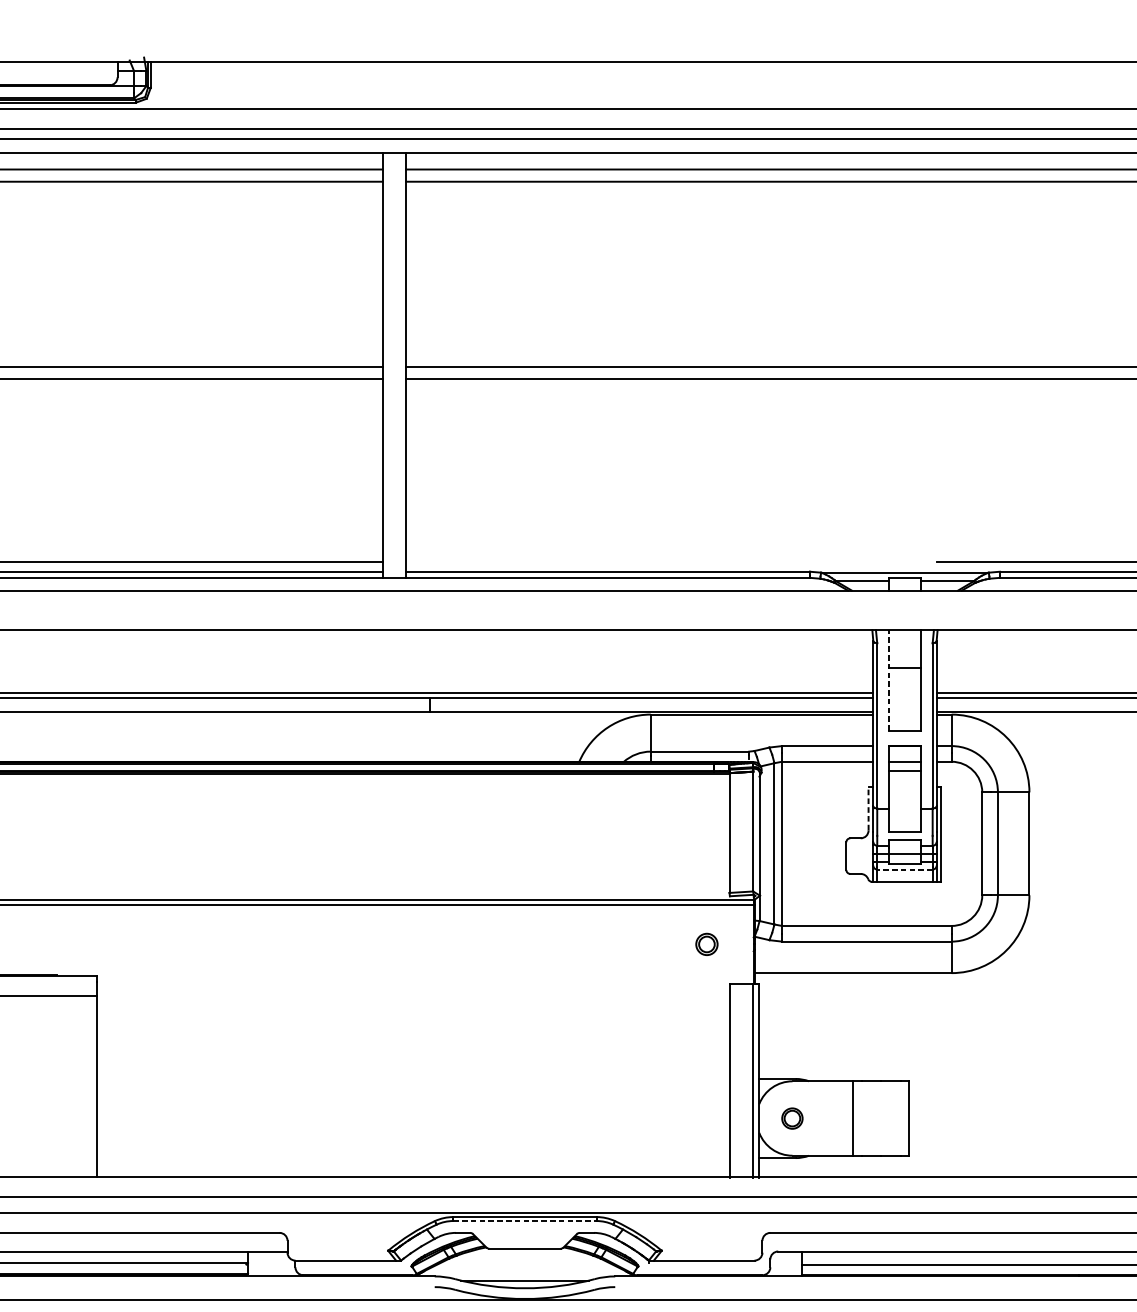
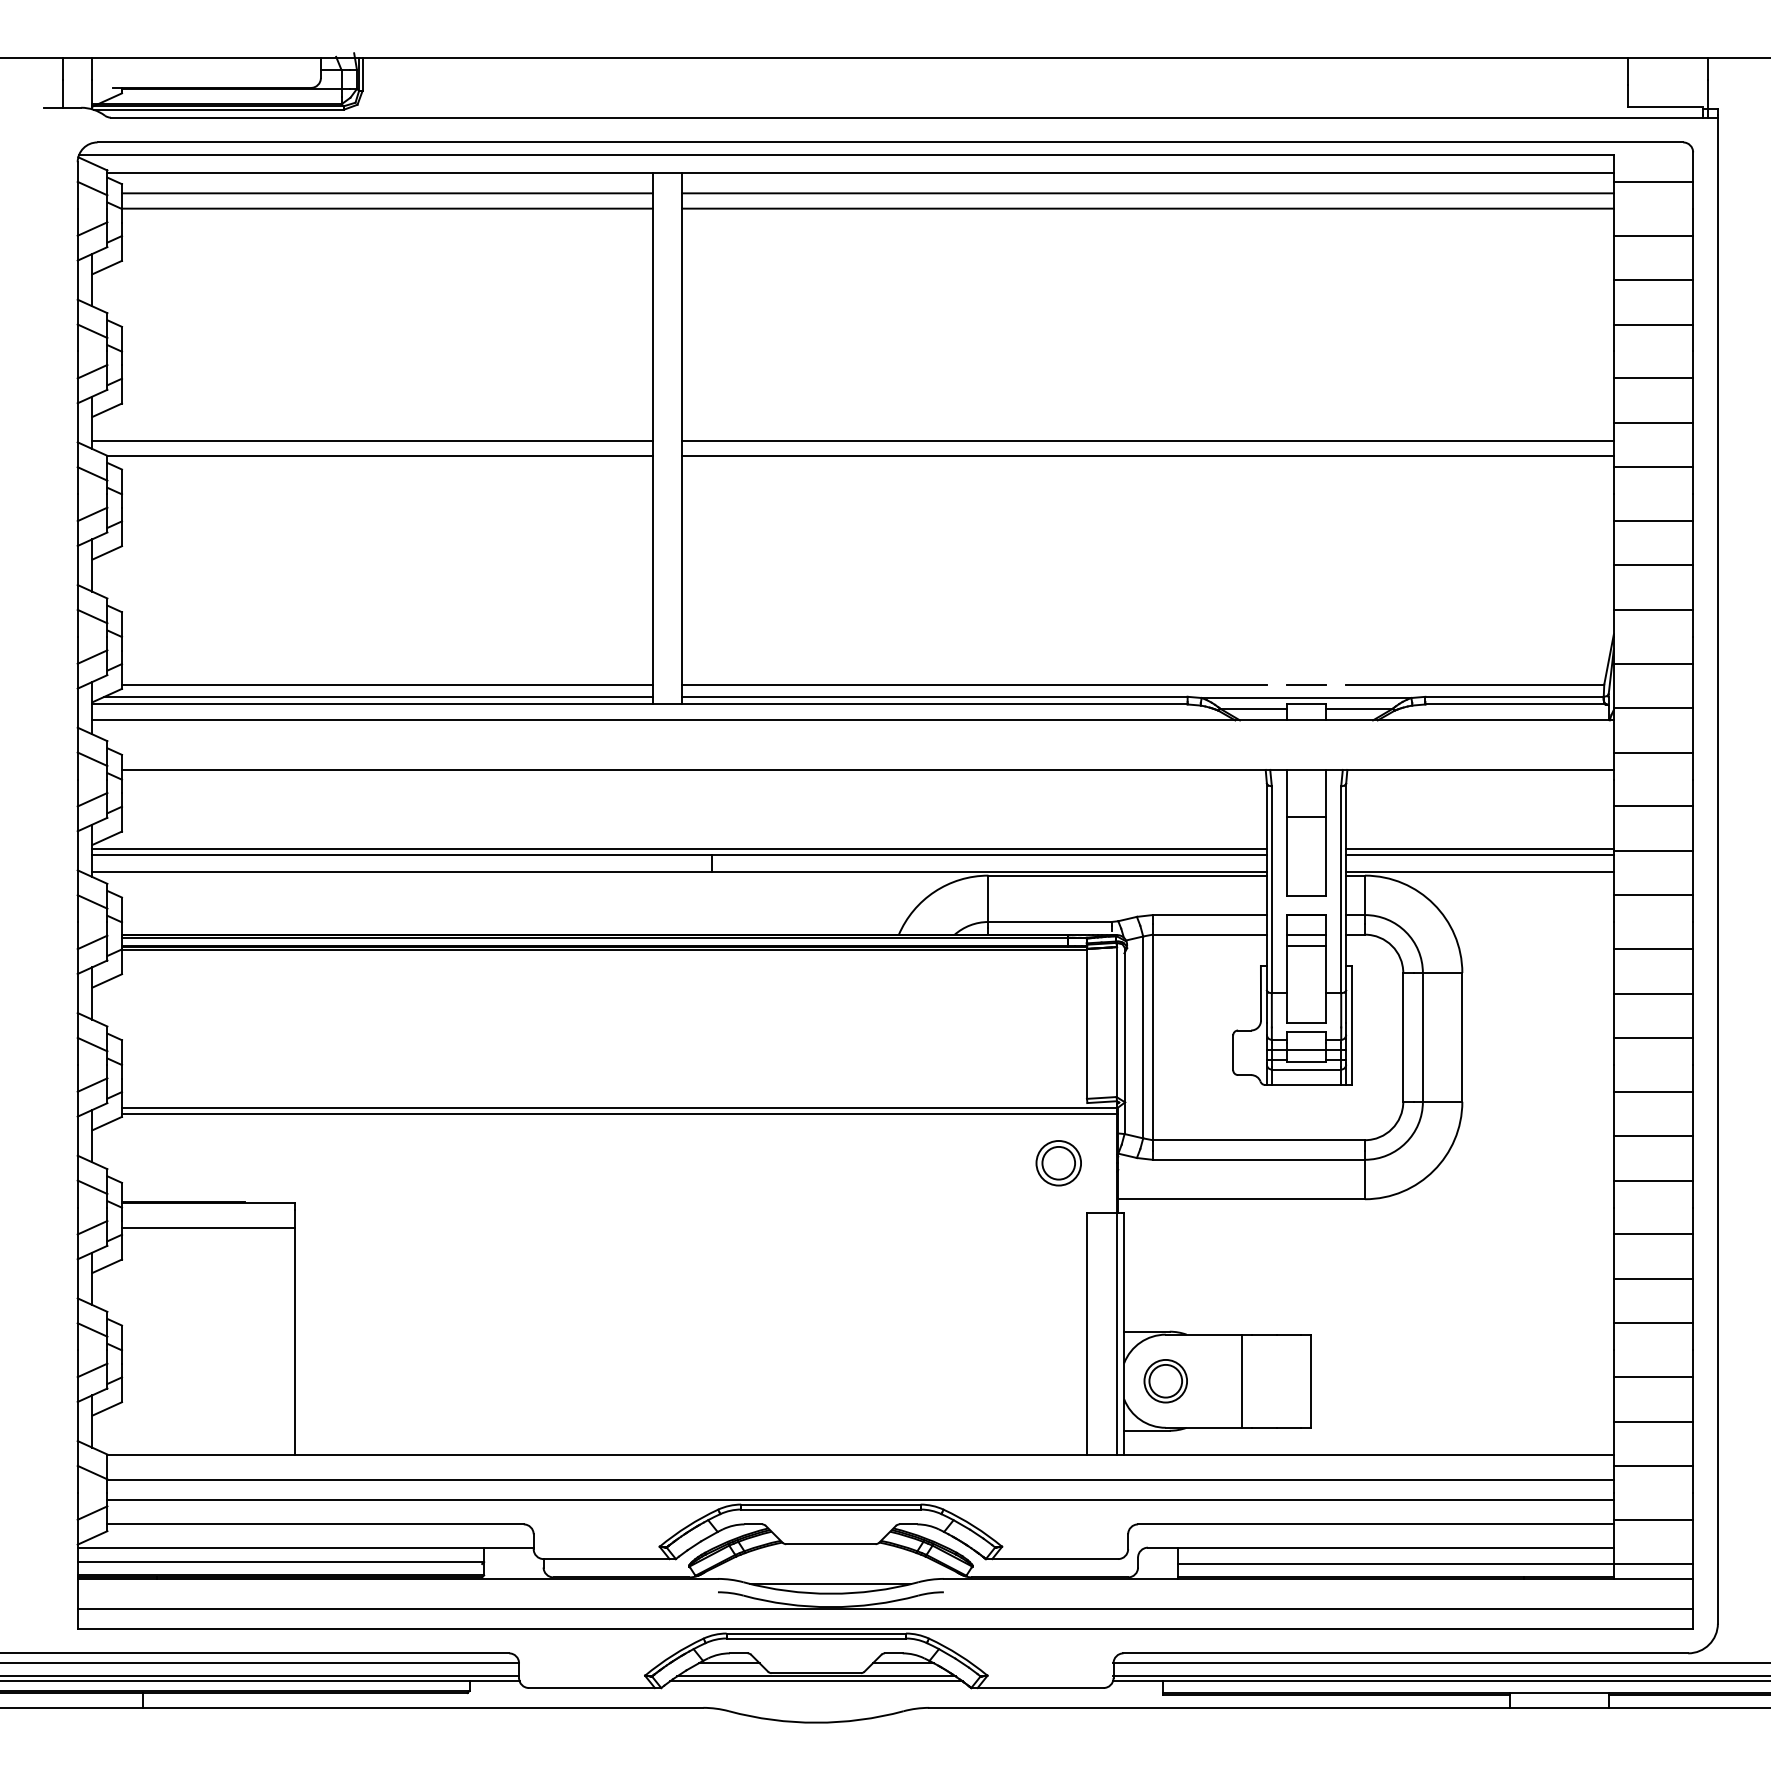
line: (639, 561) -> (974, 684), added
line: (904, 561) -> (1306, 684), added
line: (888, 680) -> (1286, 832), dashed -> solid
line: (868, 807) -> (1260, 992), dashed -> solid
line: (904, 869) -> (1306, 1069), dashed -> solid
part: (706, 944) -> (1058, 1163), size x1.67
part: (792, 1118) -> (1165, 1381), size x1.67
line: (524, 1220) -> (830, 1509), dashed -> solid

